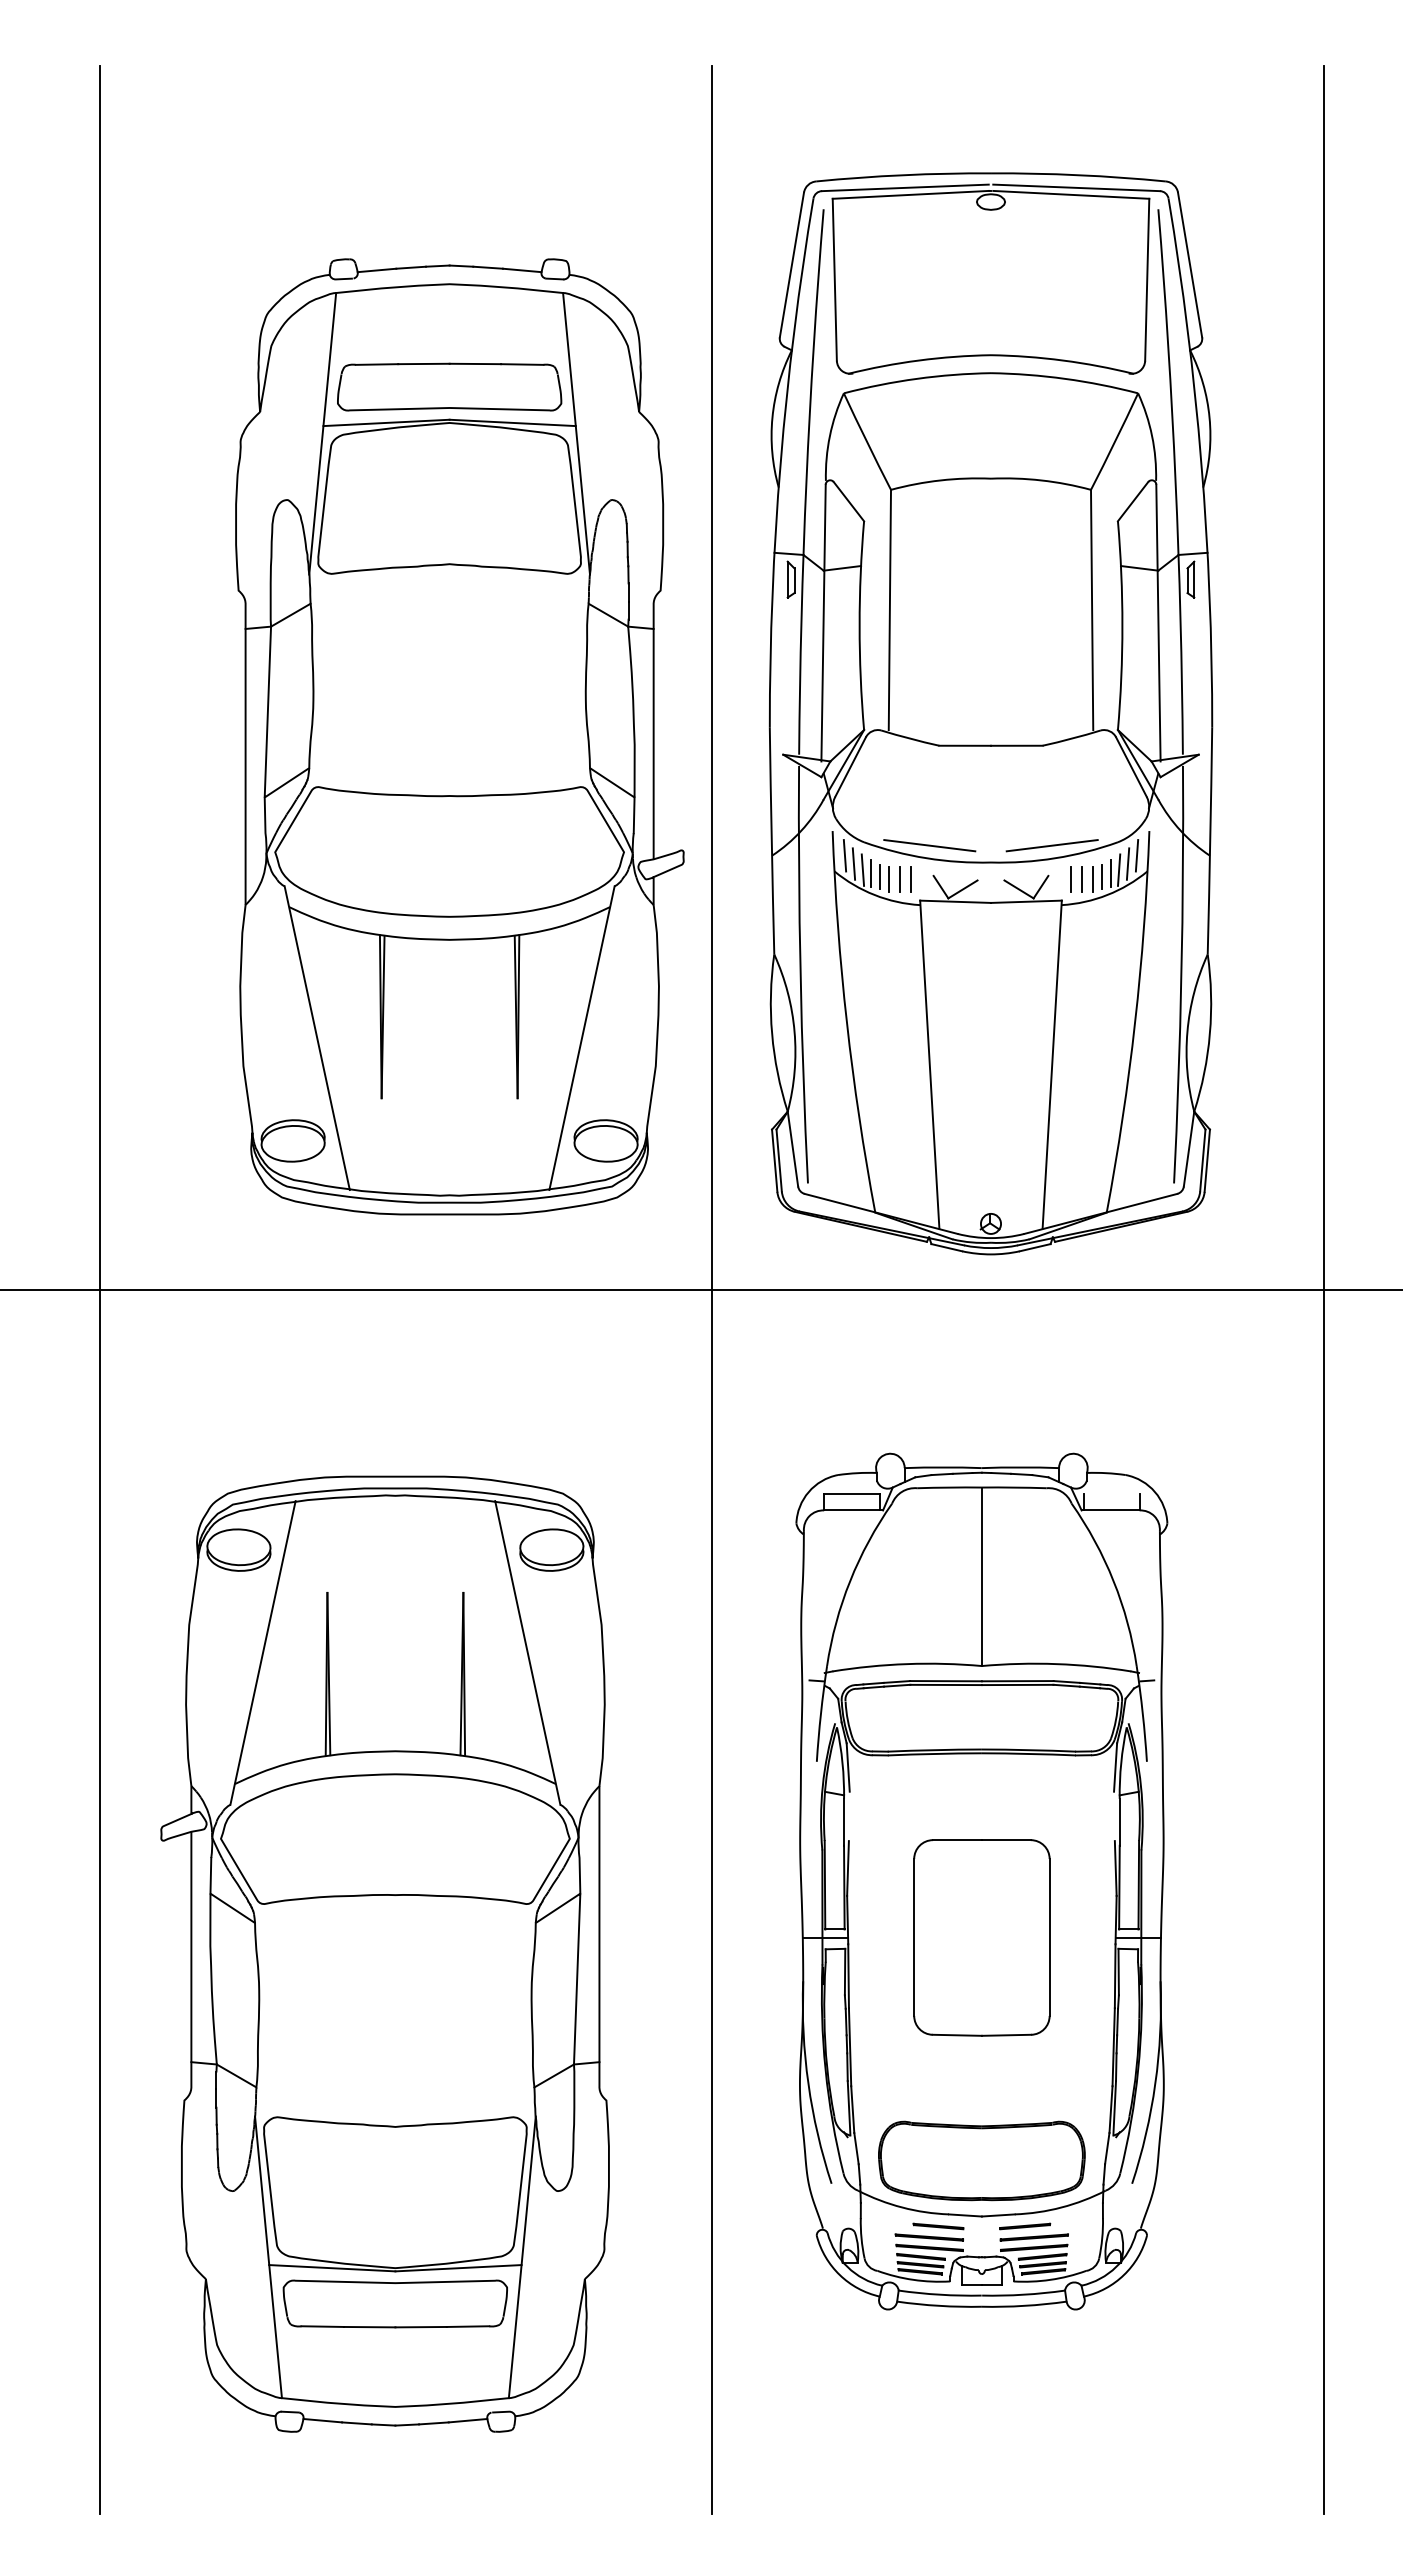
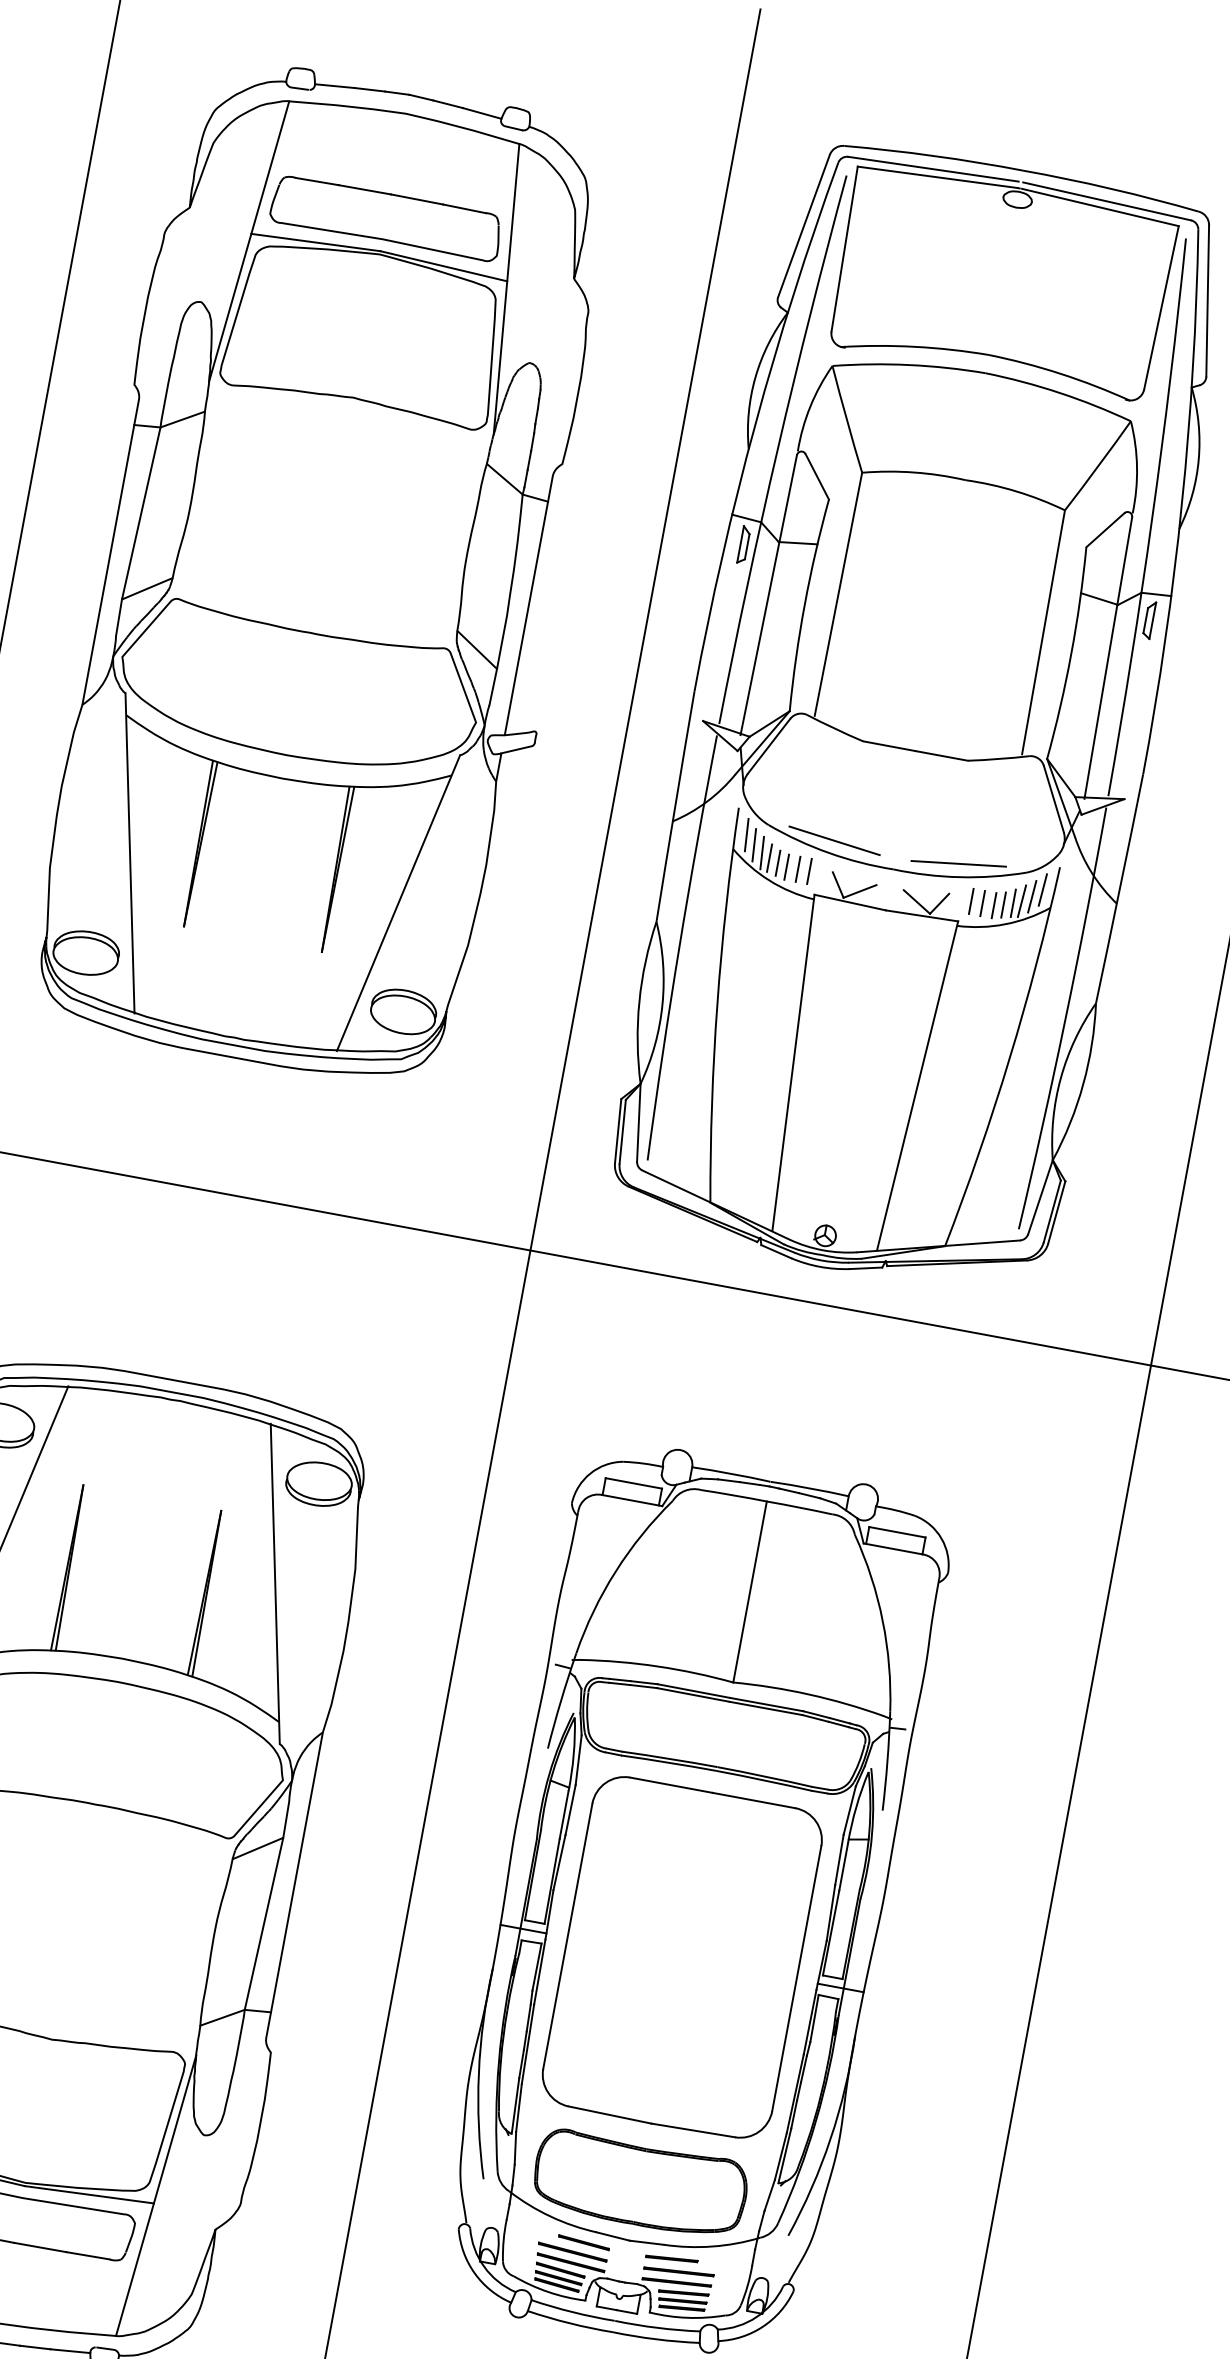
part: (459, 736) -> (330, 574), moved
line: (1111, 1493) -> (897, 1531), added
line: (848, 1816) -> (569, 1810), added
line: (1114, 1816) -> (839, 1859), added
part: (981, 1937) -> (681, 1957), size x1.67

